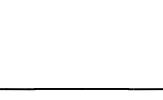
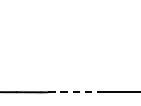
line: (59, 89) -> (74, 92), solid -> dashed

